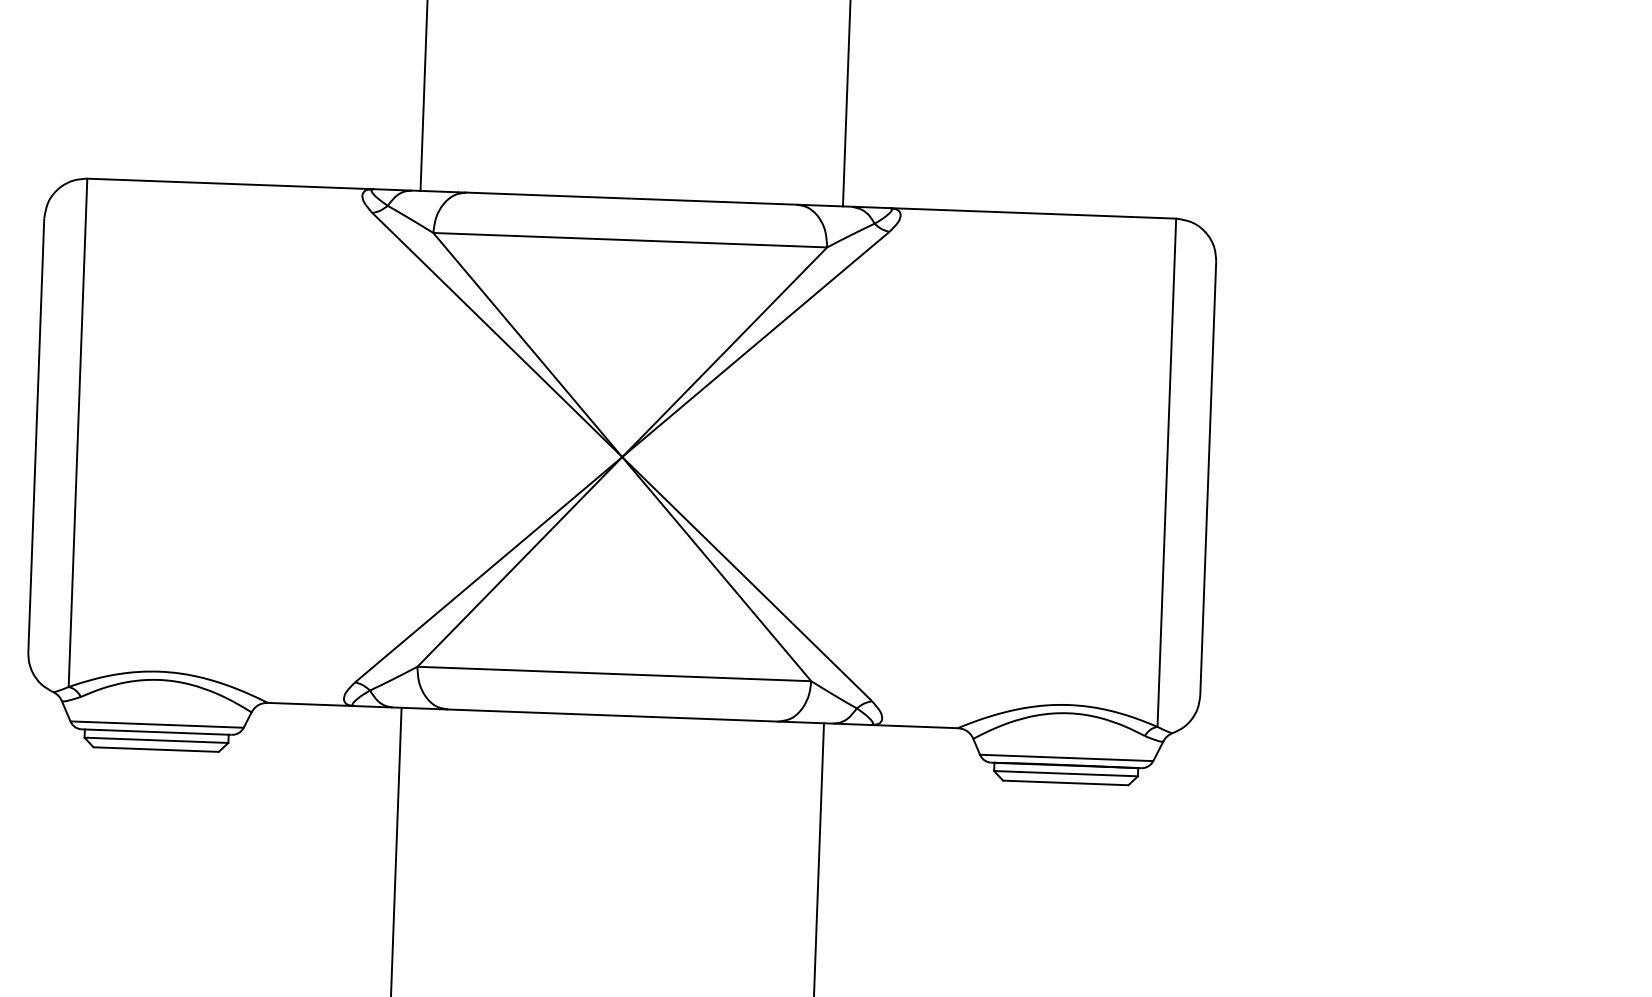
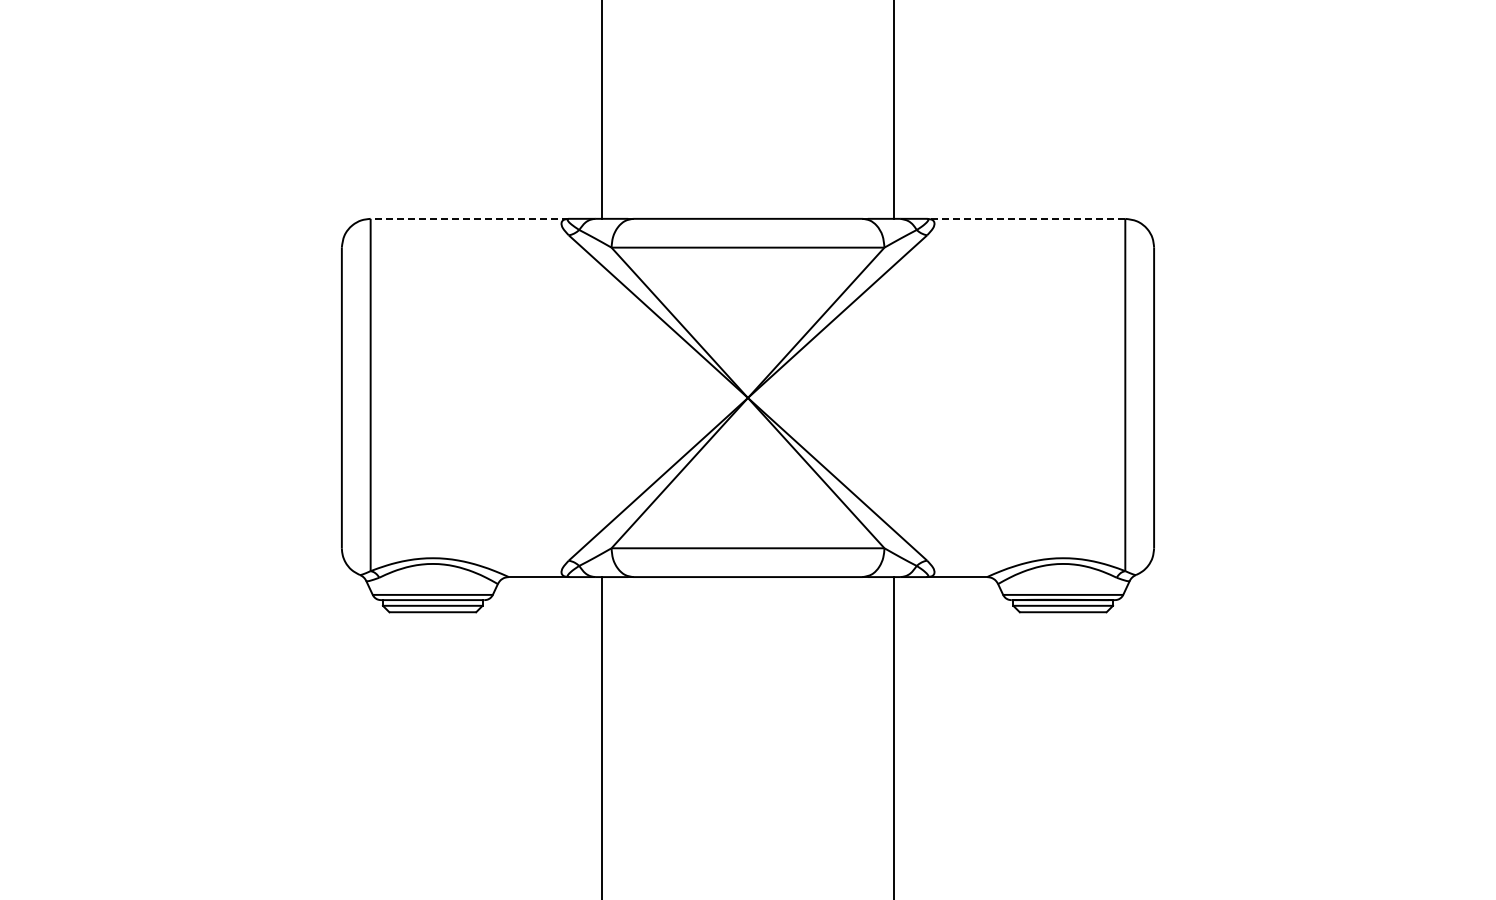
line: (229, 183) -> (469, 218), solid -> dashed
line: (1032, 212) -> (1025, 218), solid -> dashed

